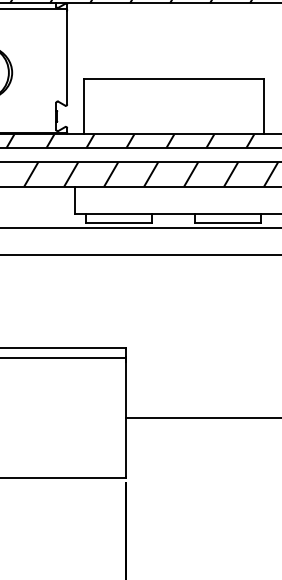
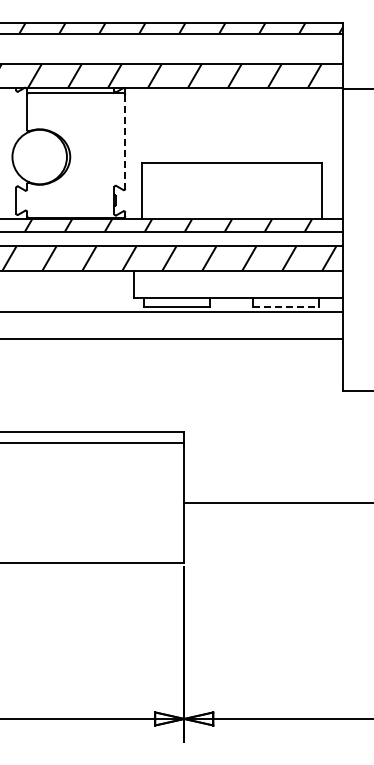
line: (67, 57) -> (125, 141), solid -> dashed
line: (228, 222) -> (286, 306), solid -> dashed

